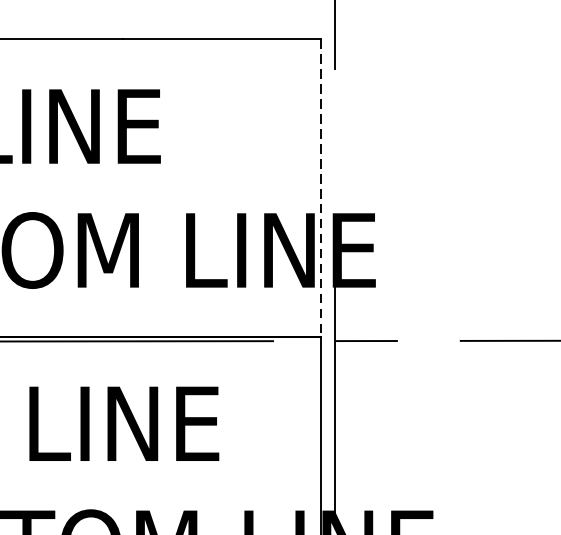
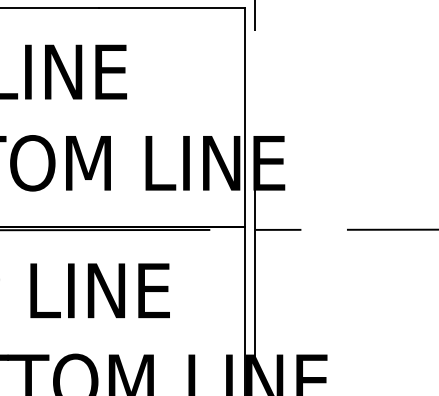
line: (321, 188) -> (245, 117), dashed -> solid

